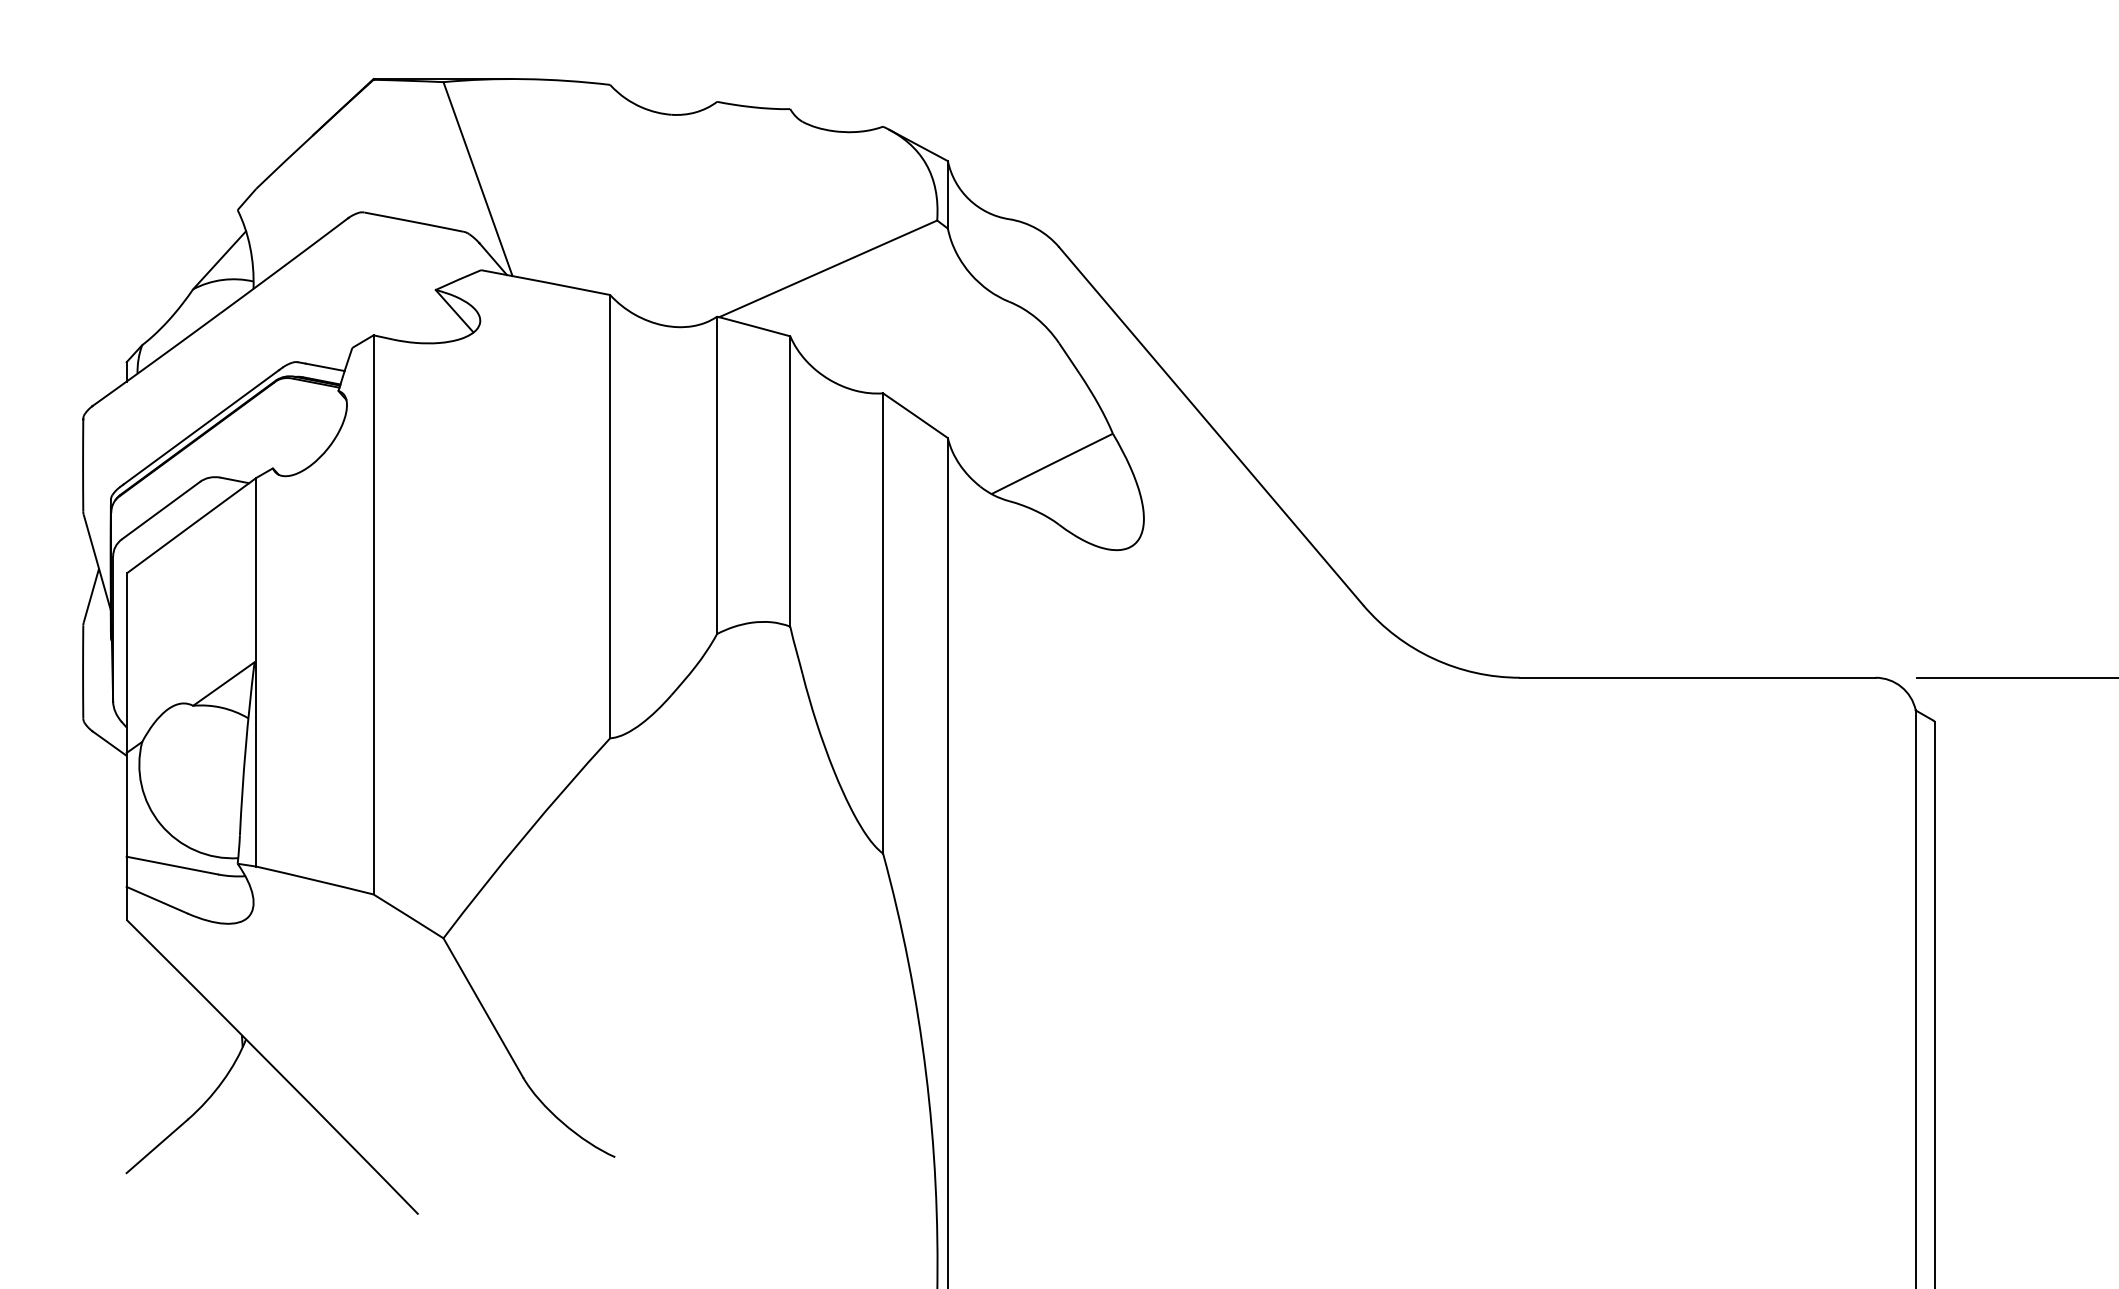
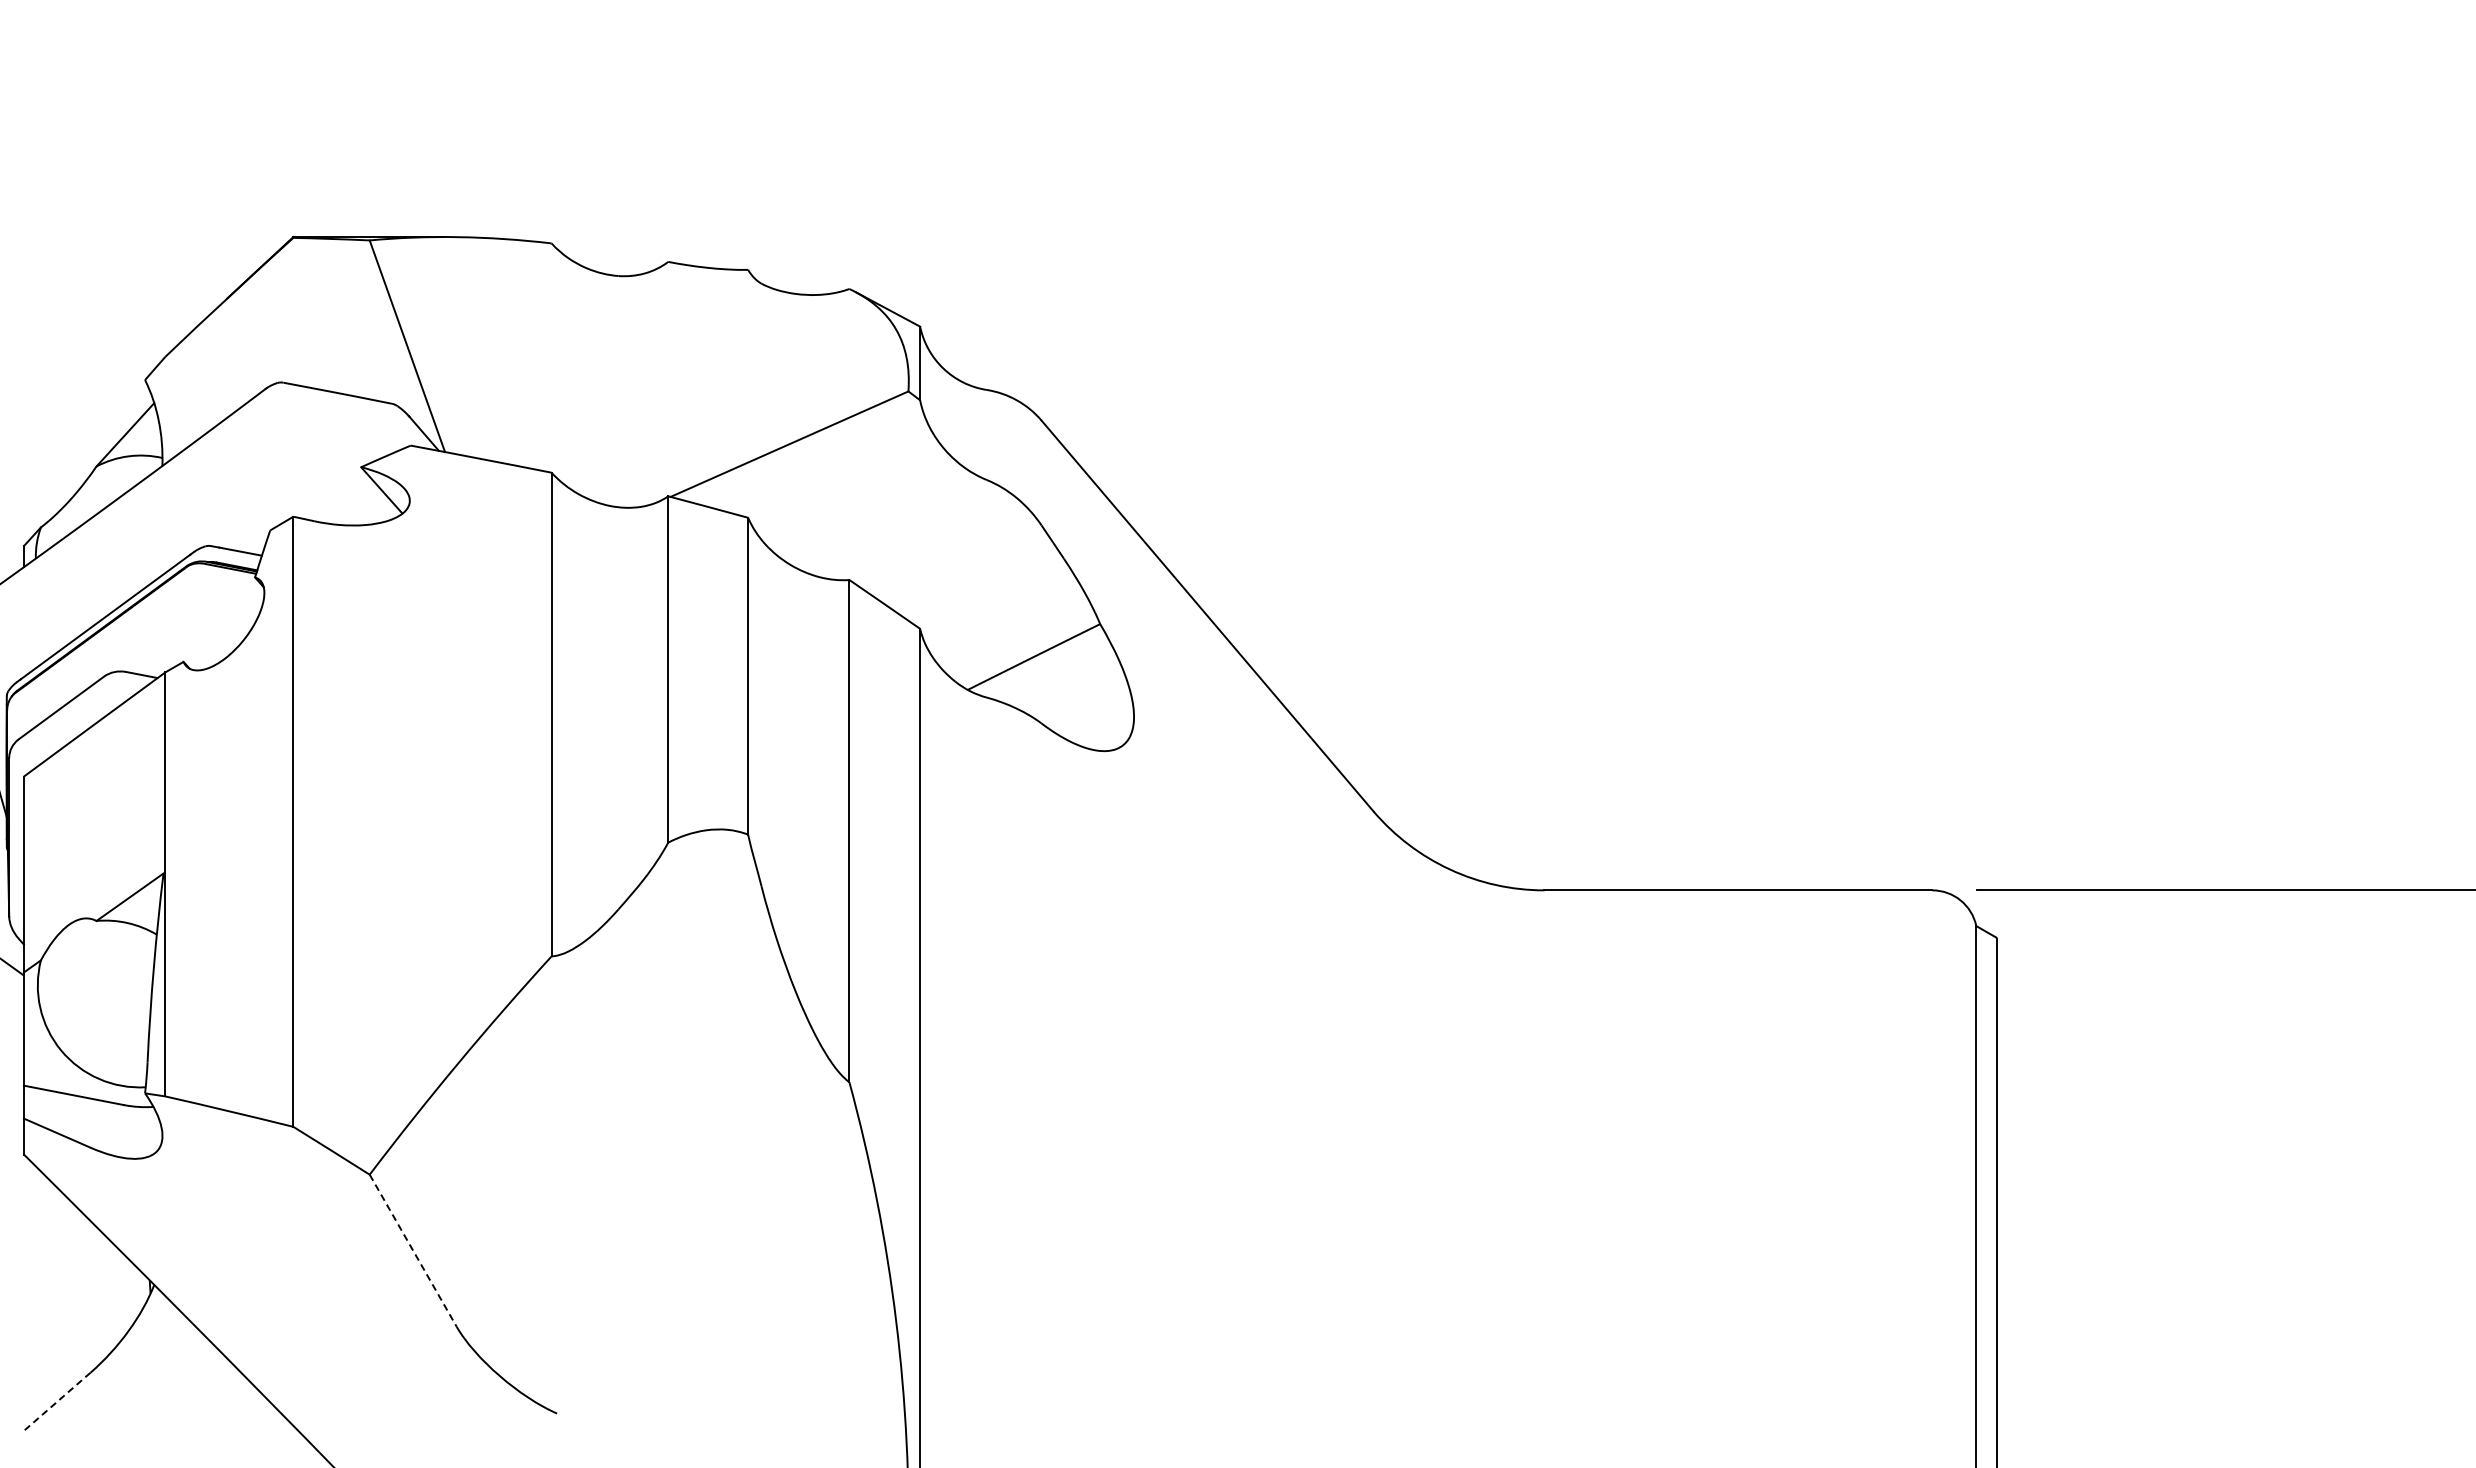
line: (483, 1007) -> (413, 1250), solid -> dashed
line: (156, 1147) -> (56, 1402), solid -> dashed

